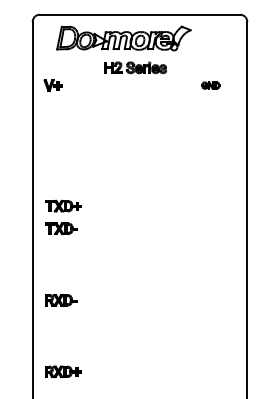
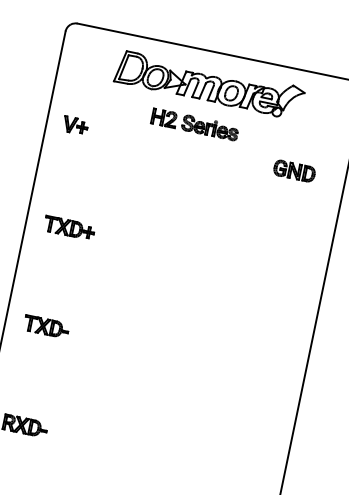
part: (123, 38) -> (209, 85), moved
part: (210, 85) -> (294, 170), size x1.67
part: (63, 205) -> (69, 227), moved

